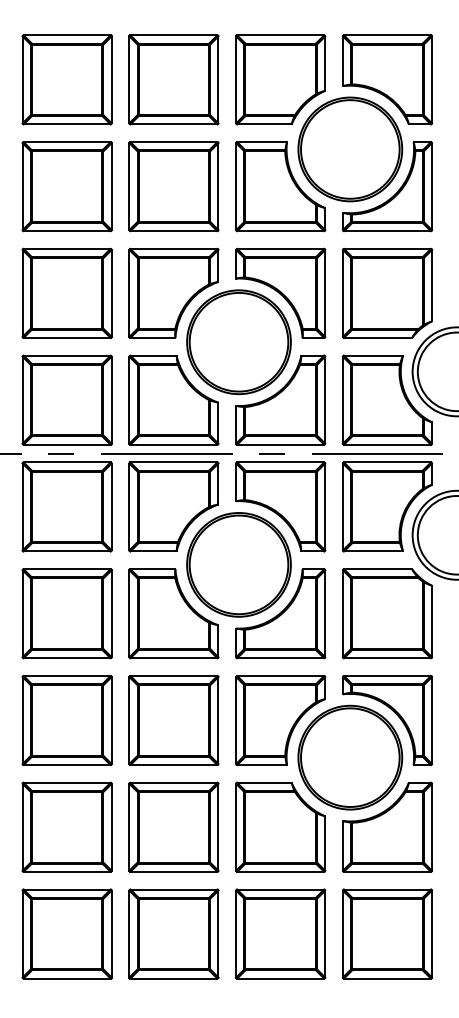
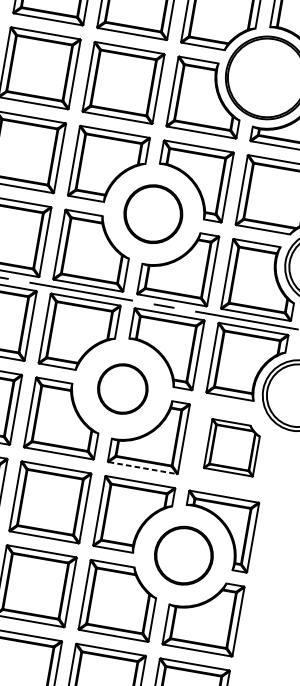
part: (238, 342) -> (152, 214), size x0.7
part: (238, 564) -> (122, 388), size x0.6
part: (386, 613) -> (232, 447), size x0.7
line: (281, 658) -> (143, 468), solid -> dashed
part: (350, 757) -> (184, 555), size x0.7

